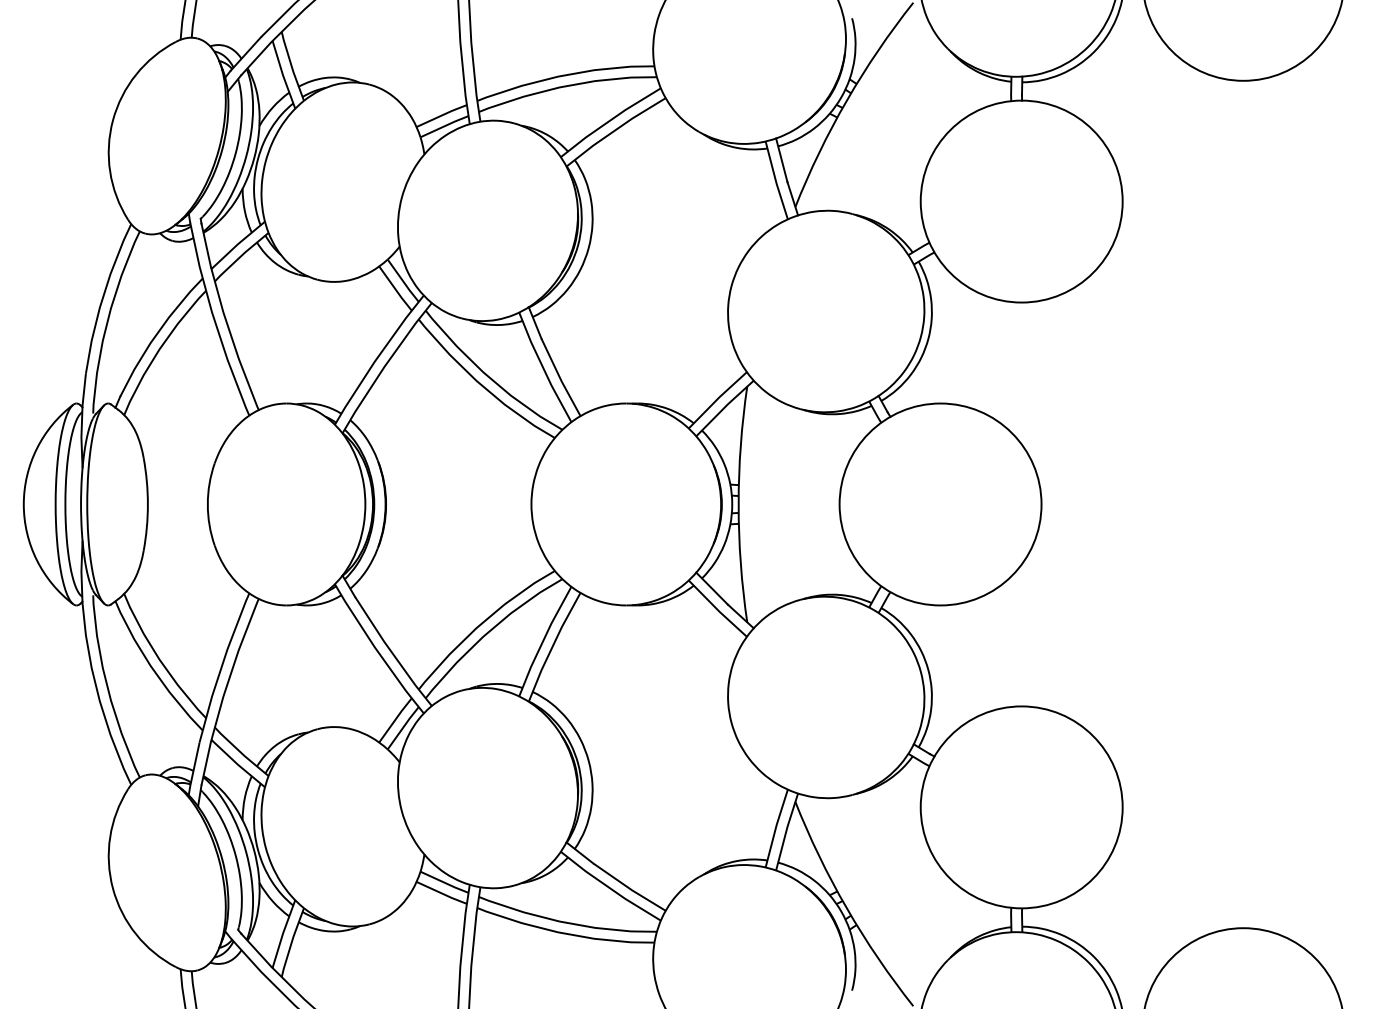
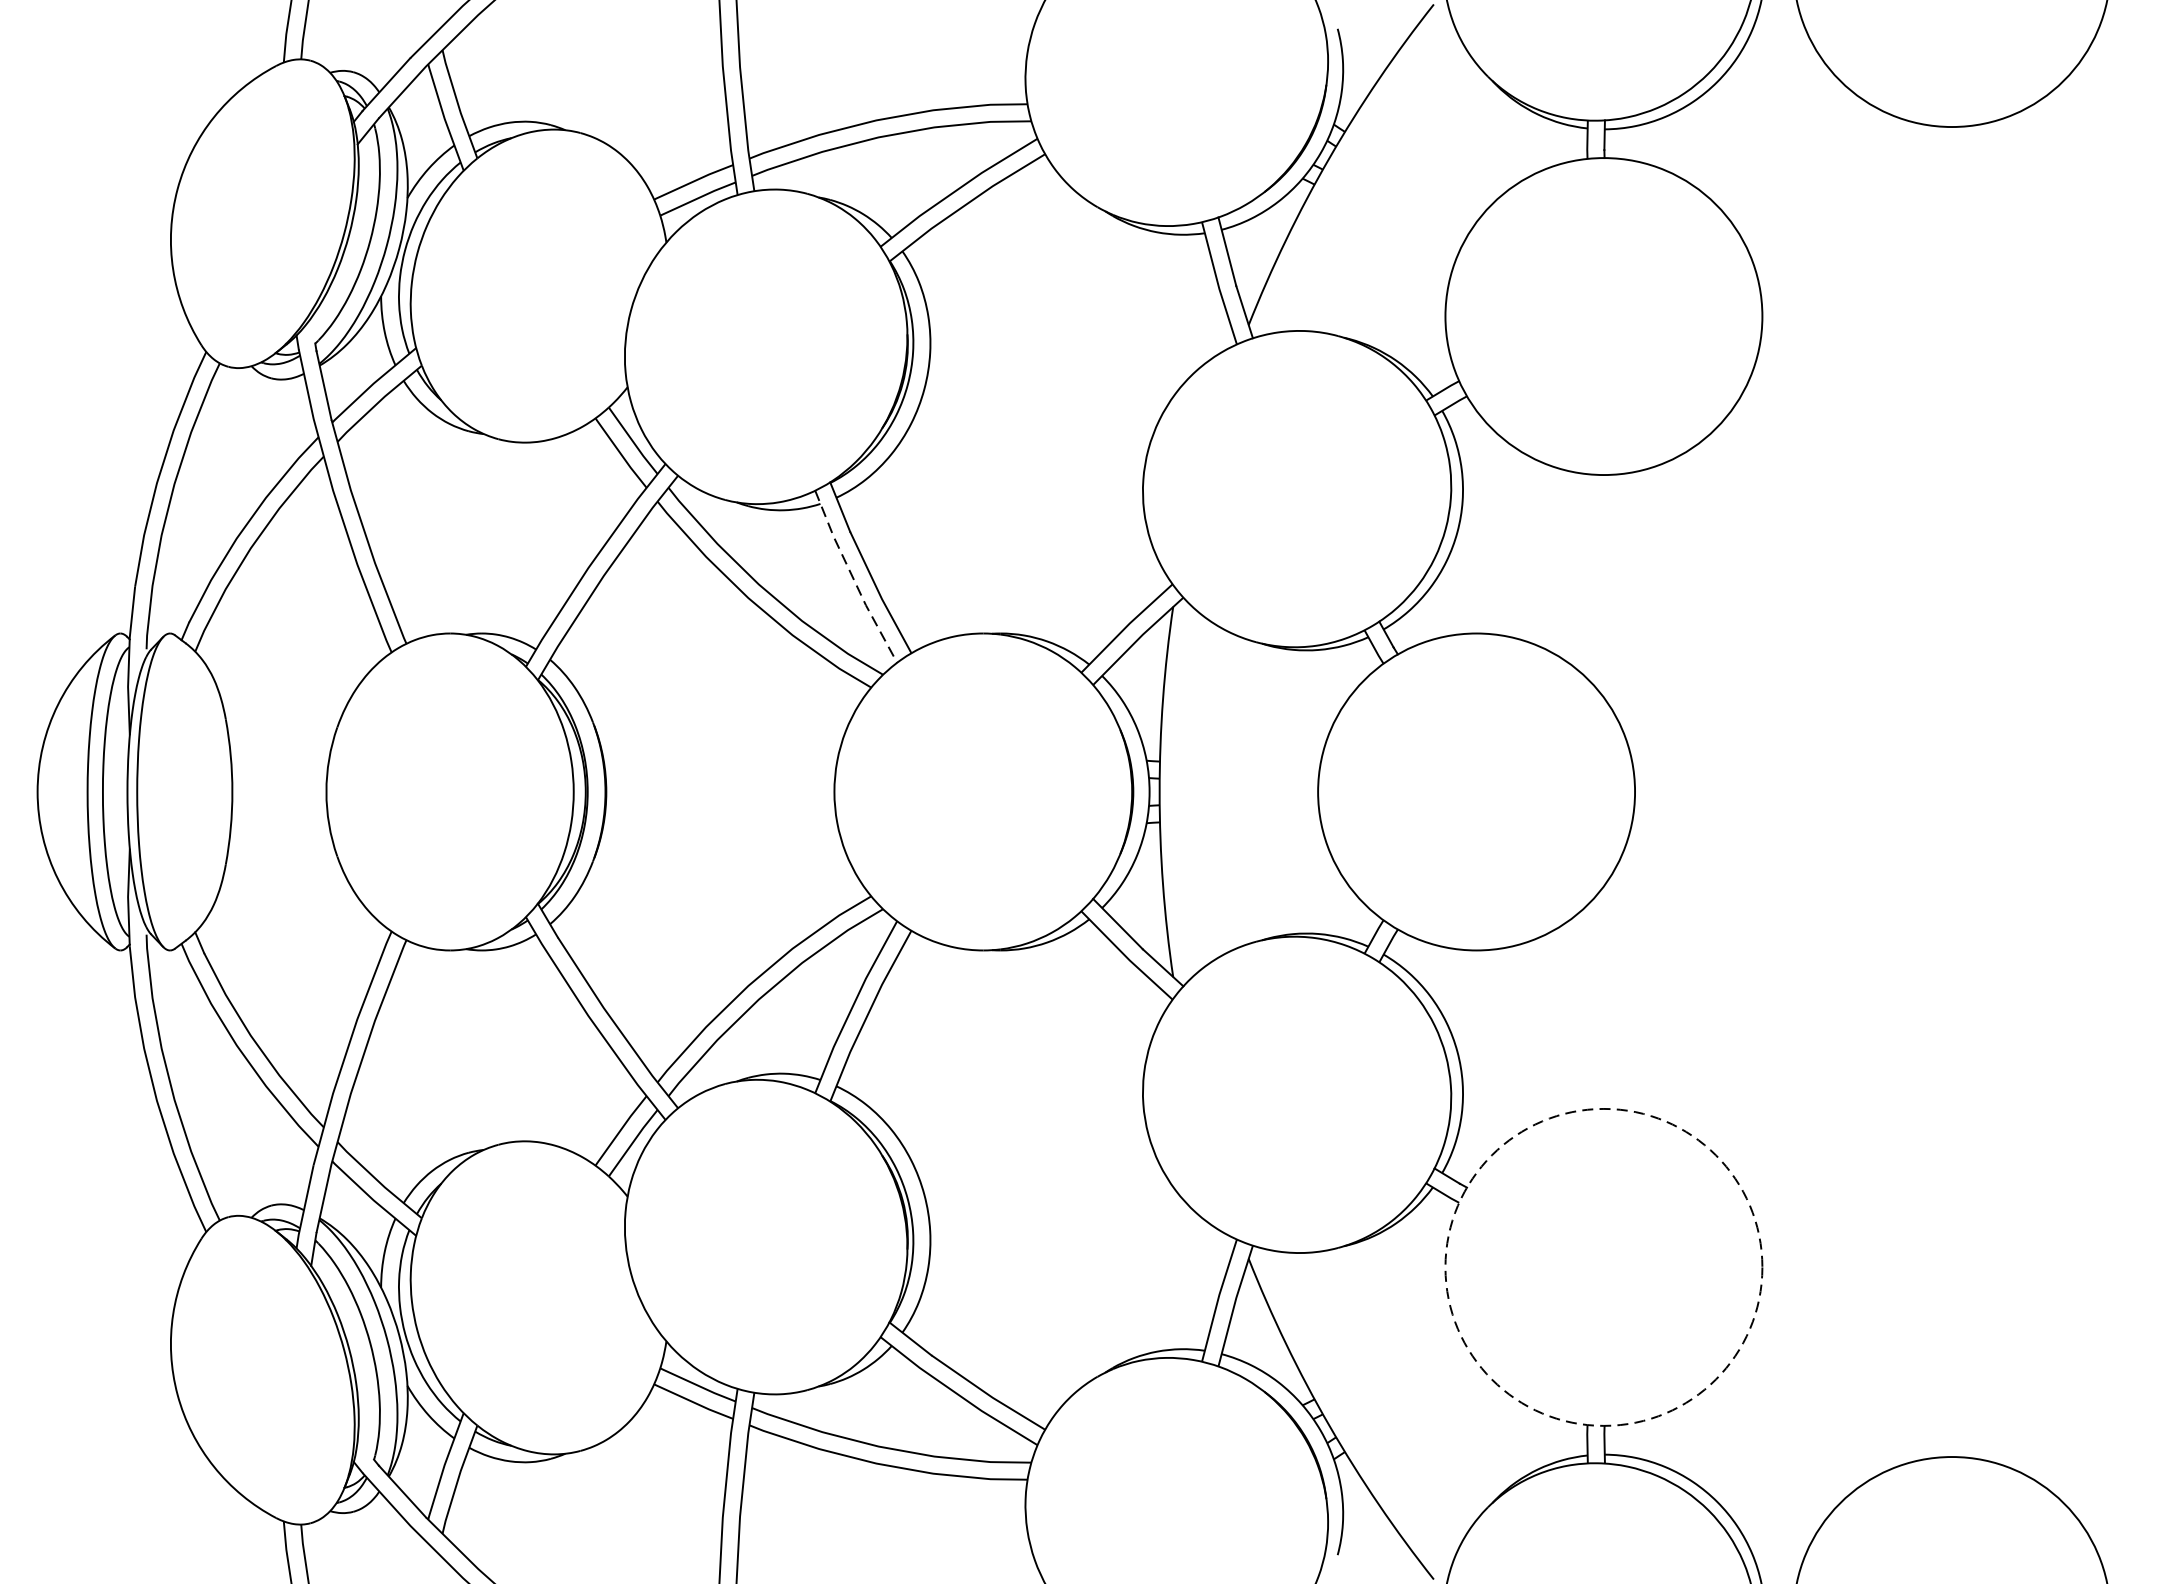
line: (543, 368) -> (853, 578), solid -> dashed
circle: (1021, 807) -> (1603, 1267), solid -> dashed

